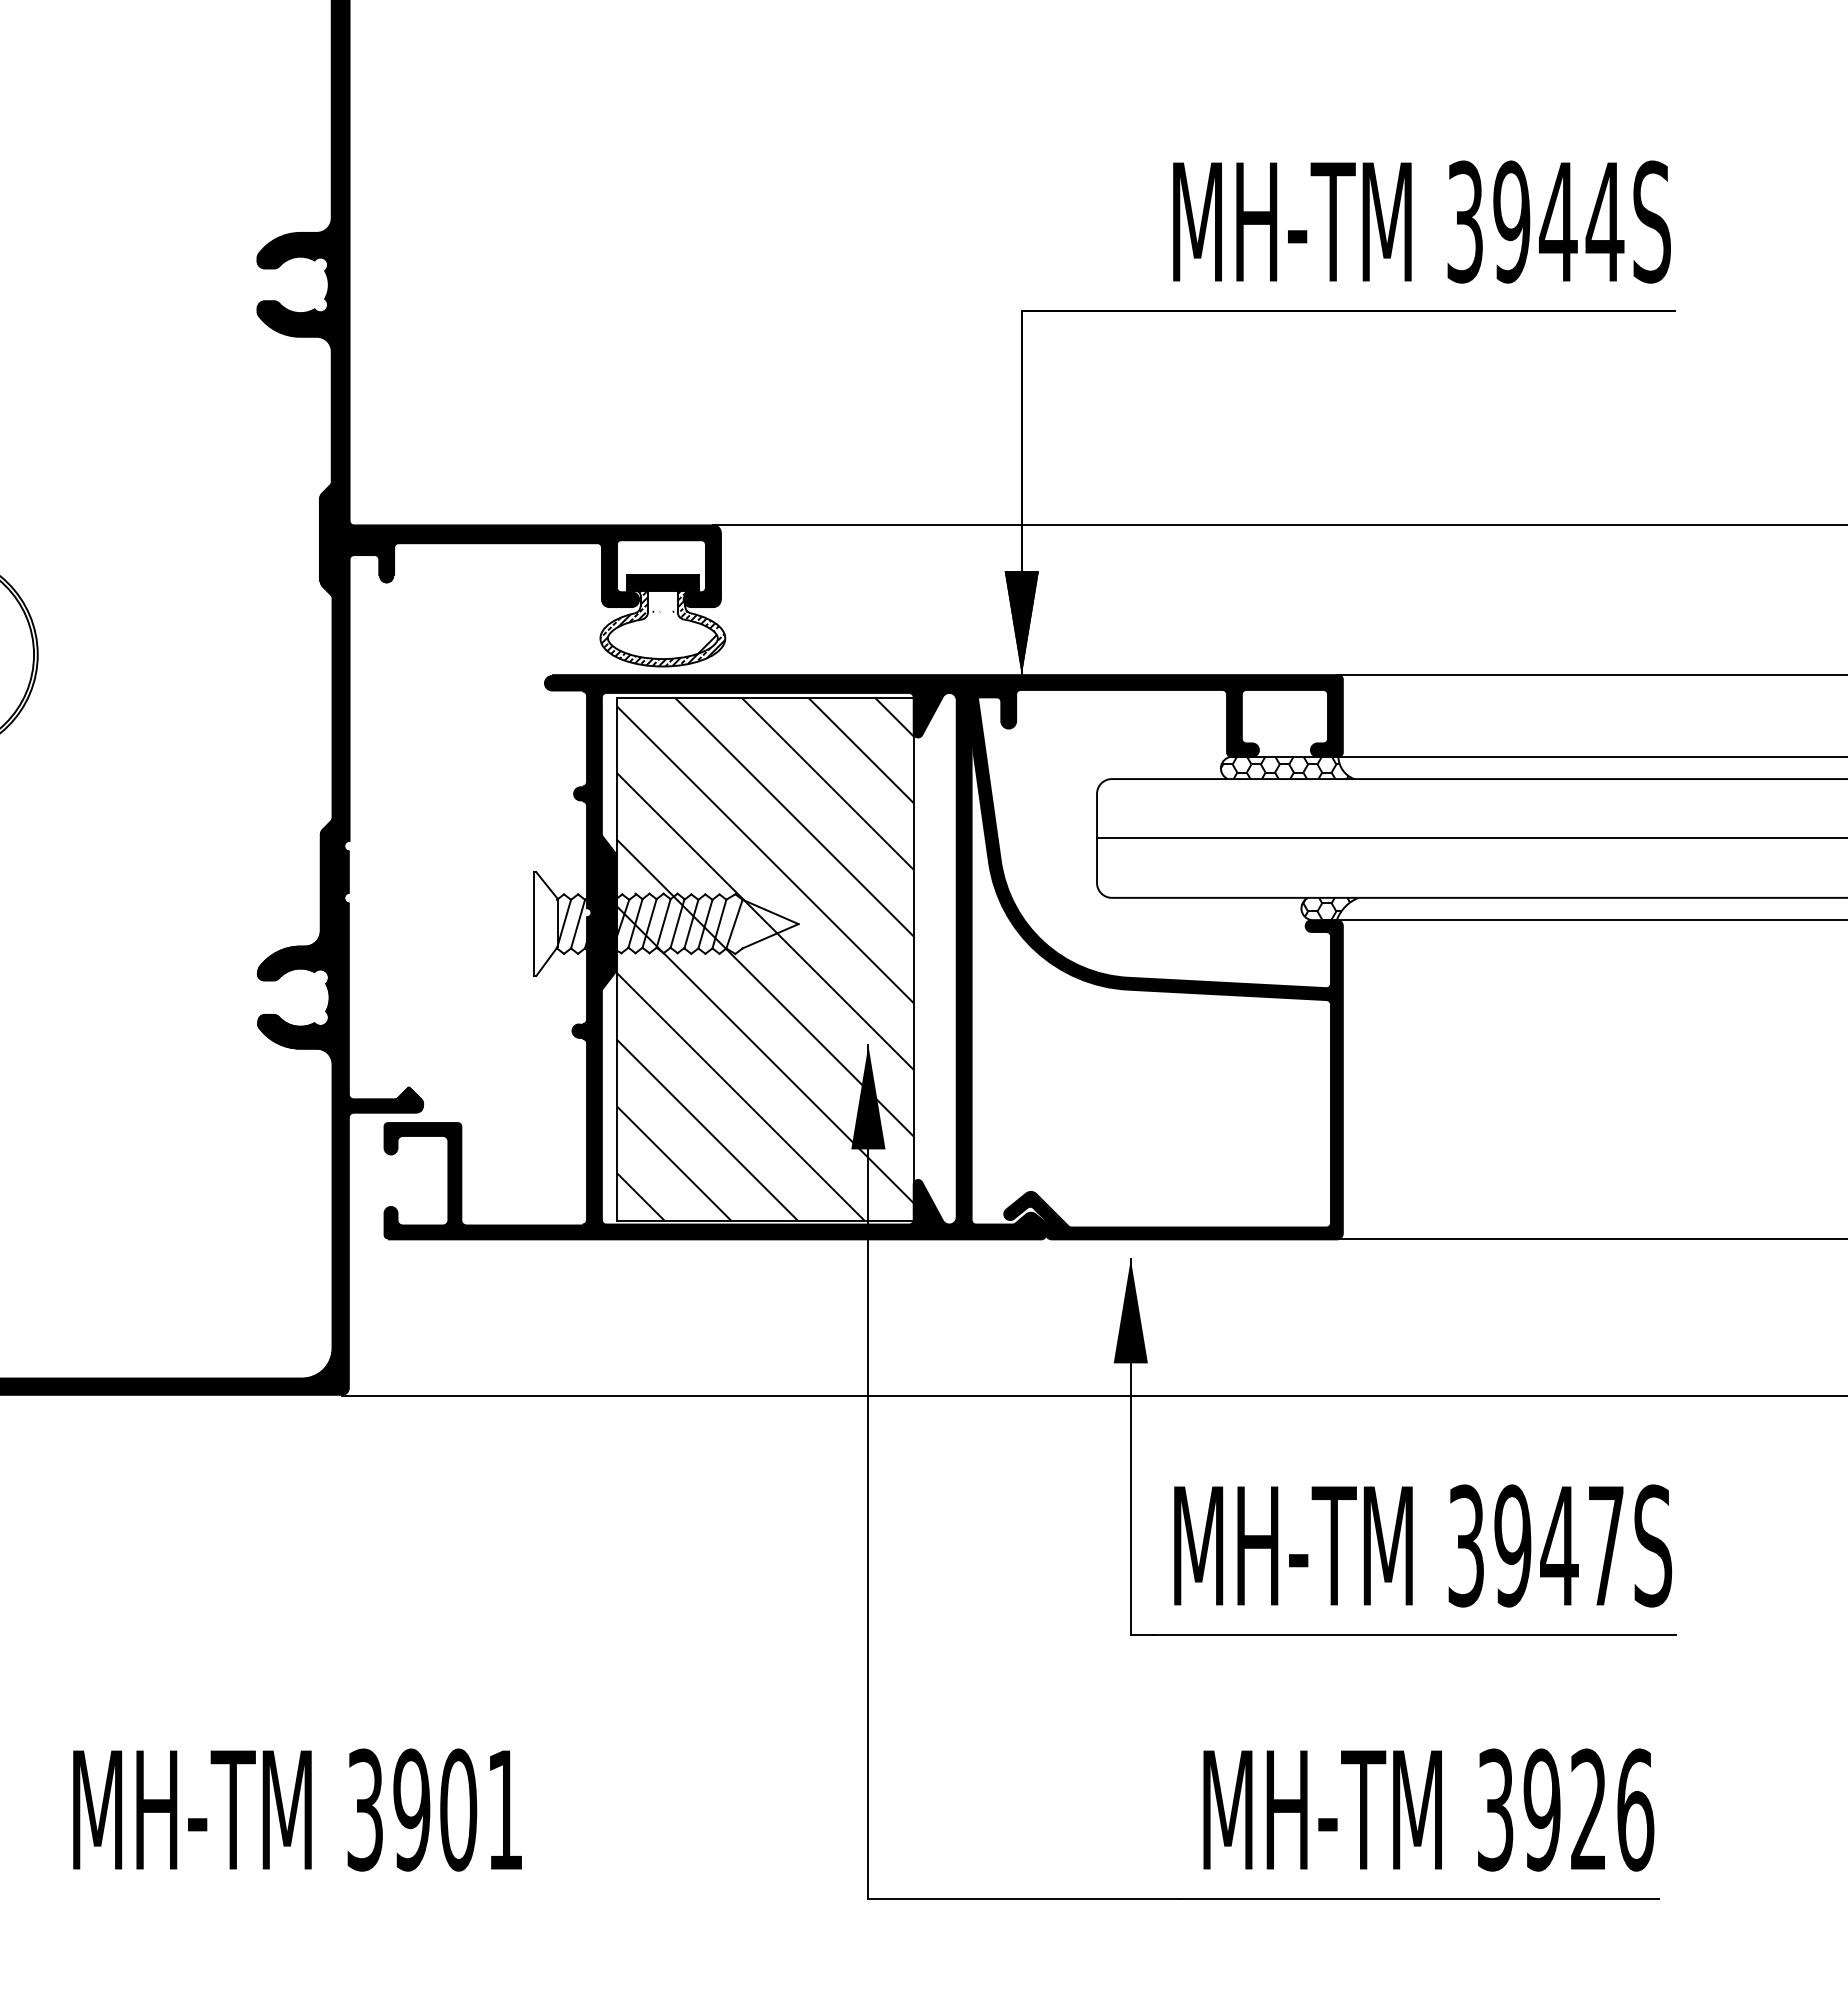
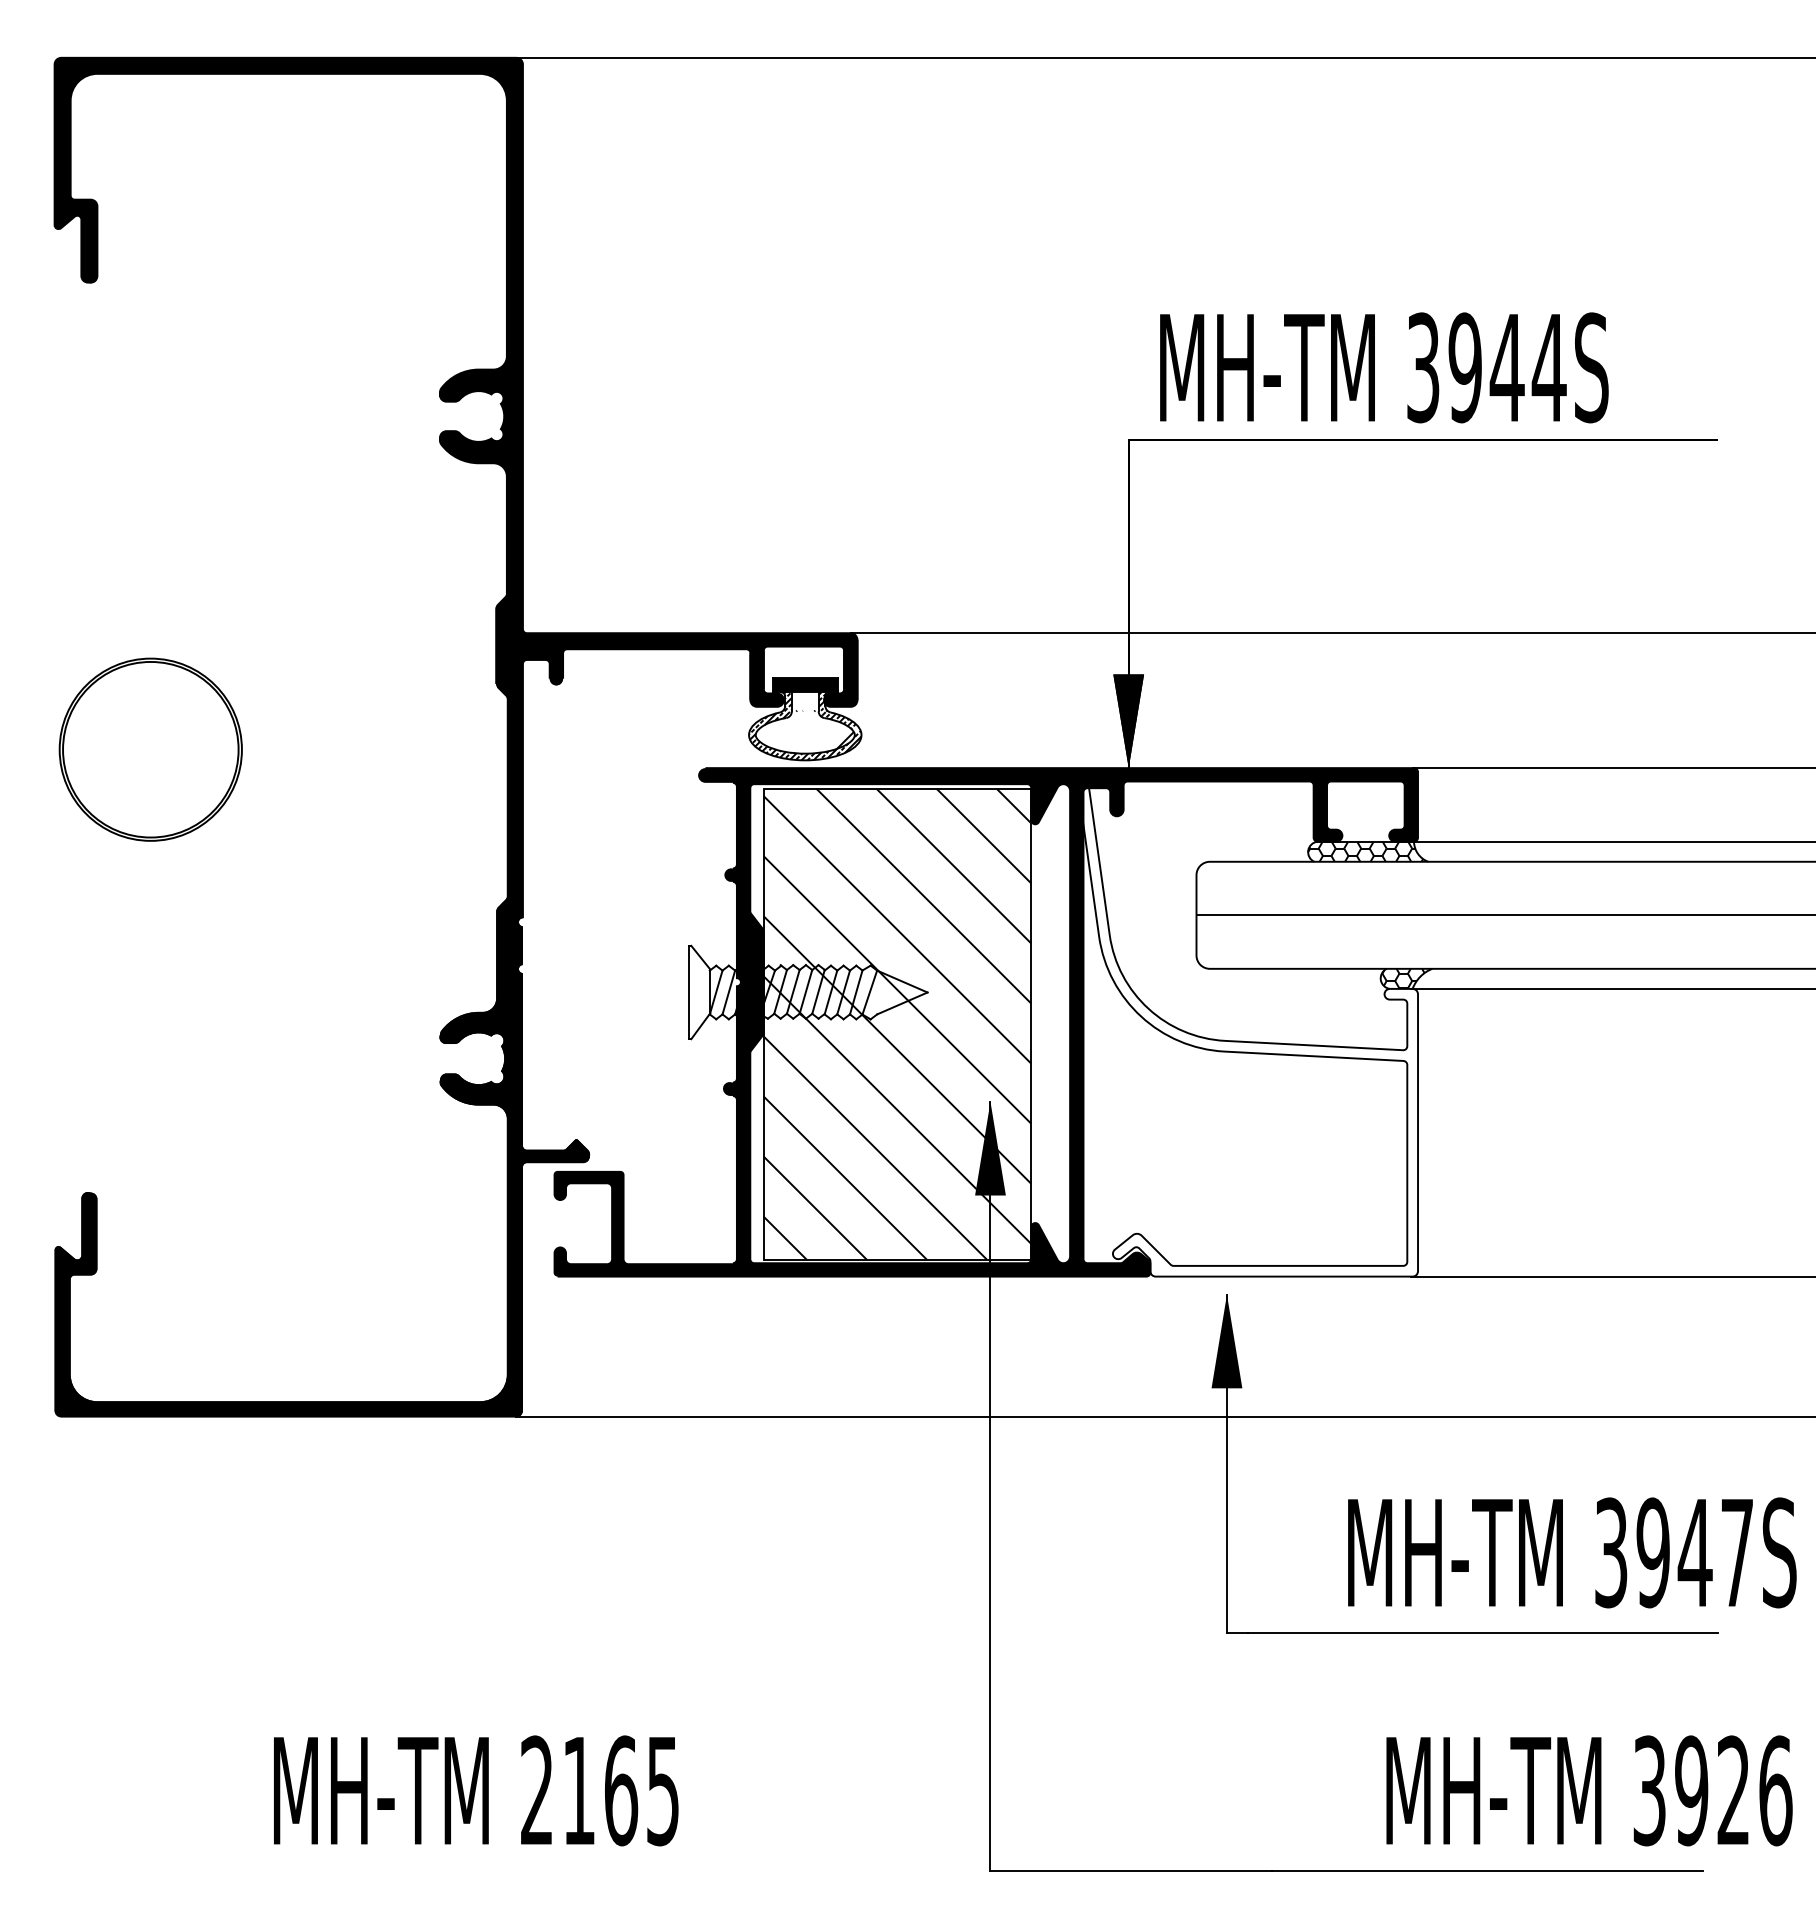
text: (1422, 221) -> (1384, 367), moved
fill: (1154, 964) -> (1248, 1028), removed
text: (1423, 1545) -> (1572, 1552), moved
text: (434, 1809) -> (599, 1790), 3901 -> 2165
text: (1428, 1809) -> (1589, 1790), moved

